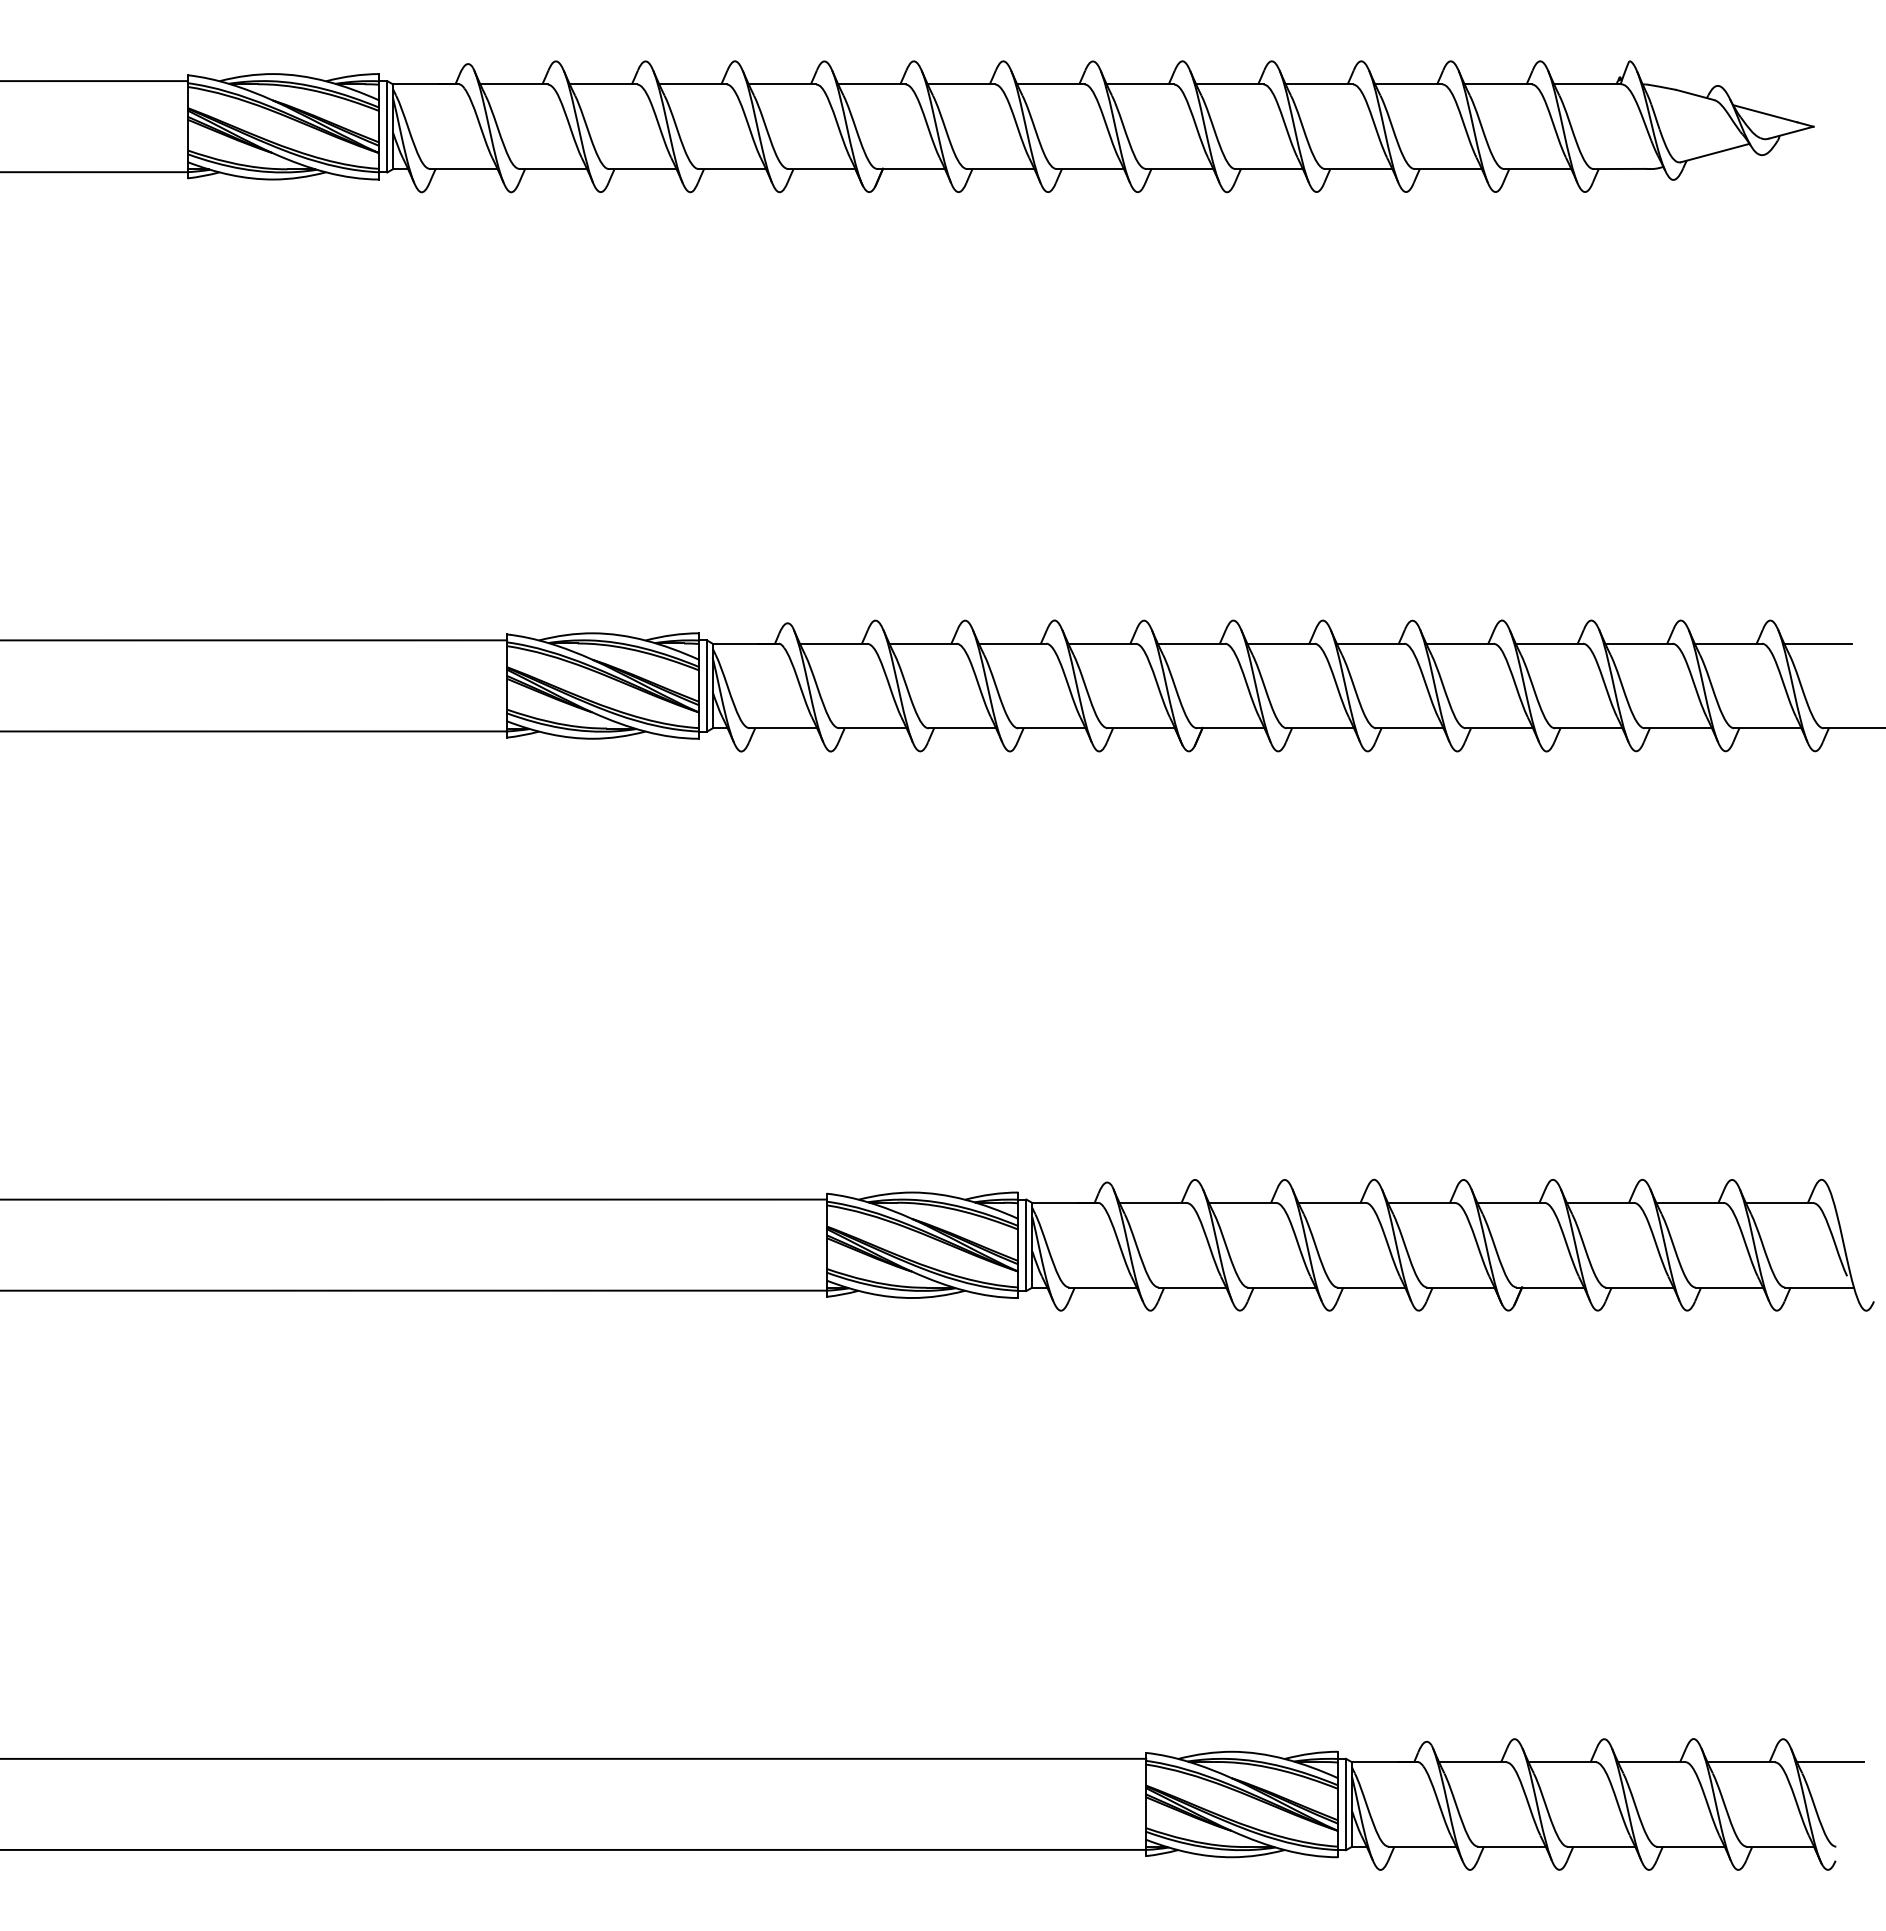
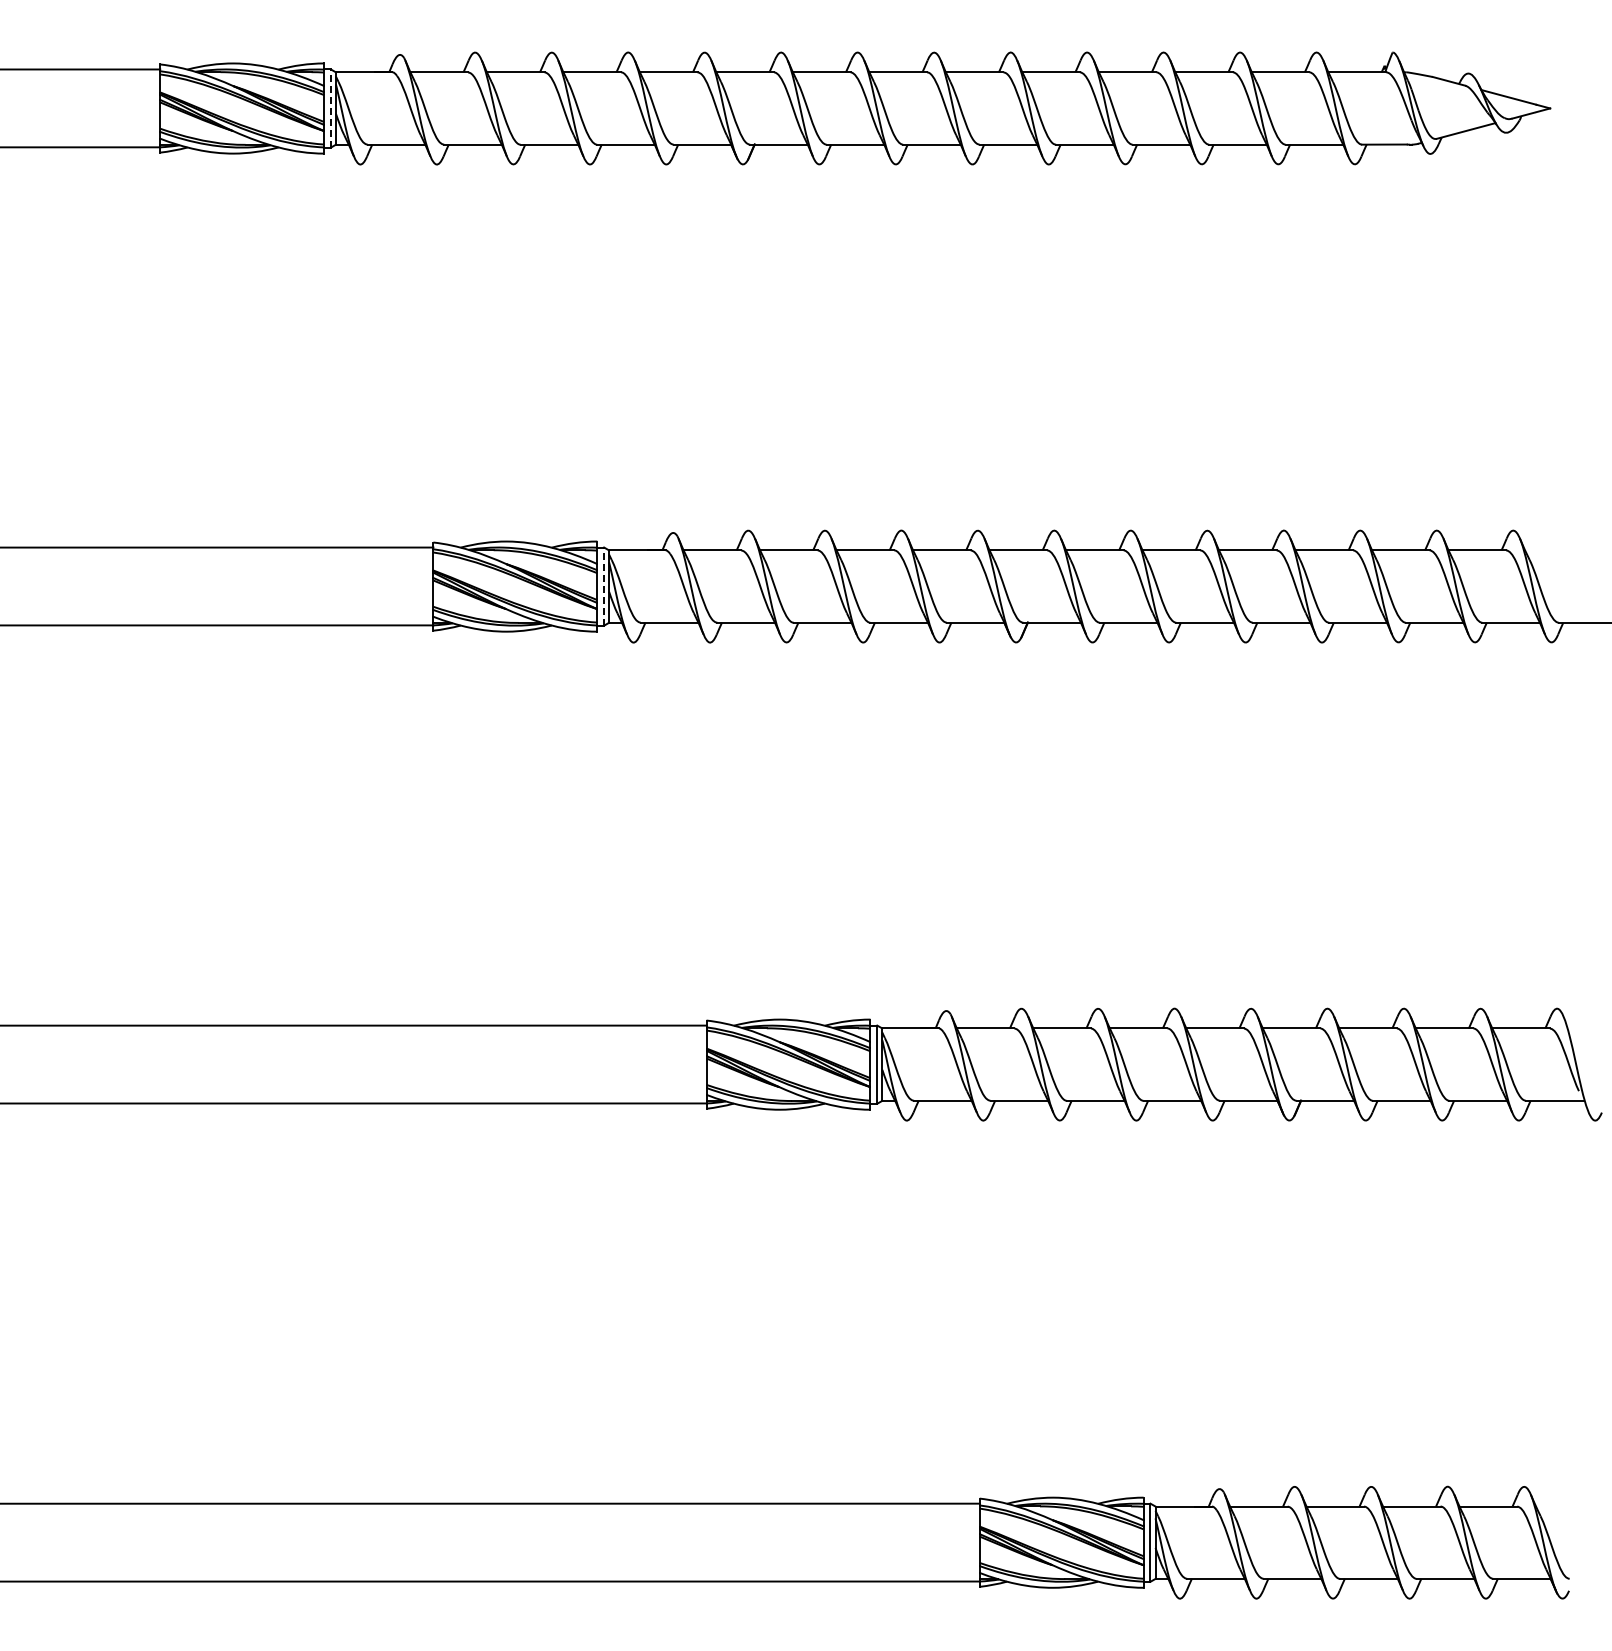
line: (386, 126) -> (330, 108), solid -> dashed
line: (1817, 643) -> (1553, 550), removed
line: (707, 685) -> (604, 586), solid -> dashed
line: (1830, 1762) -> (1564, 1506), removed

